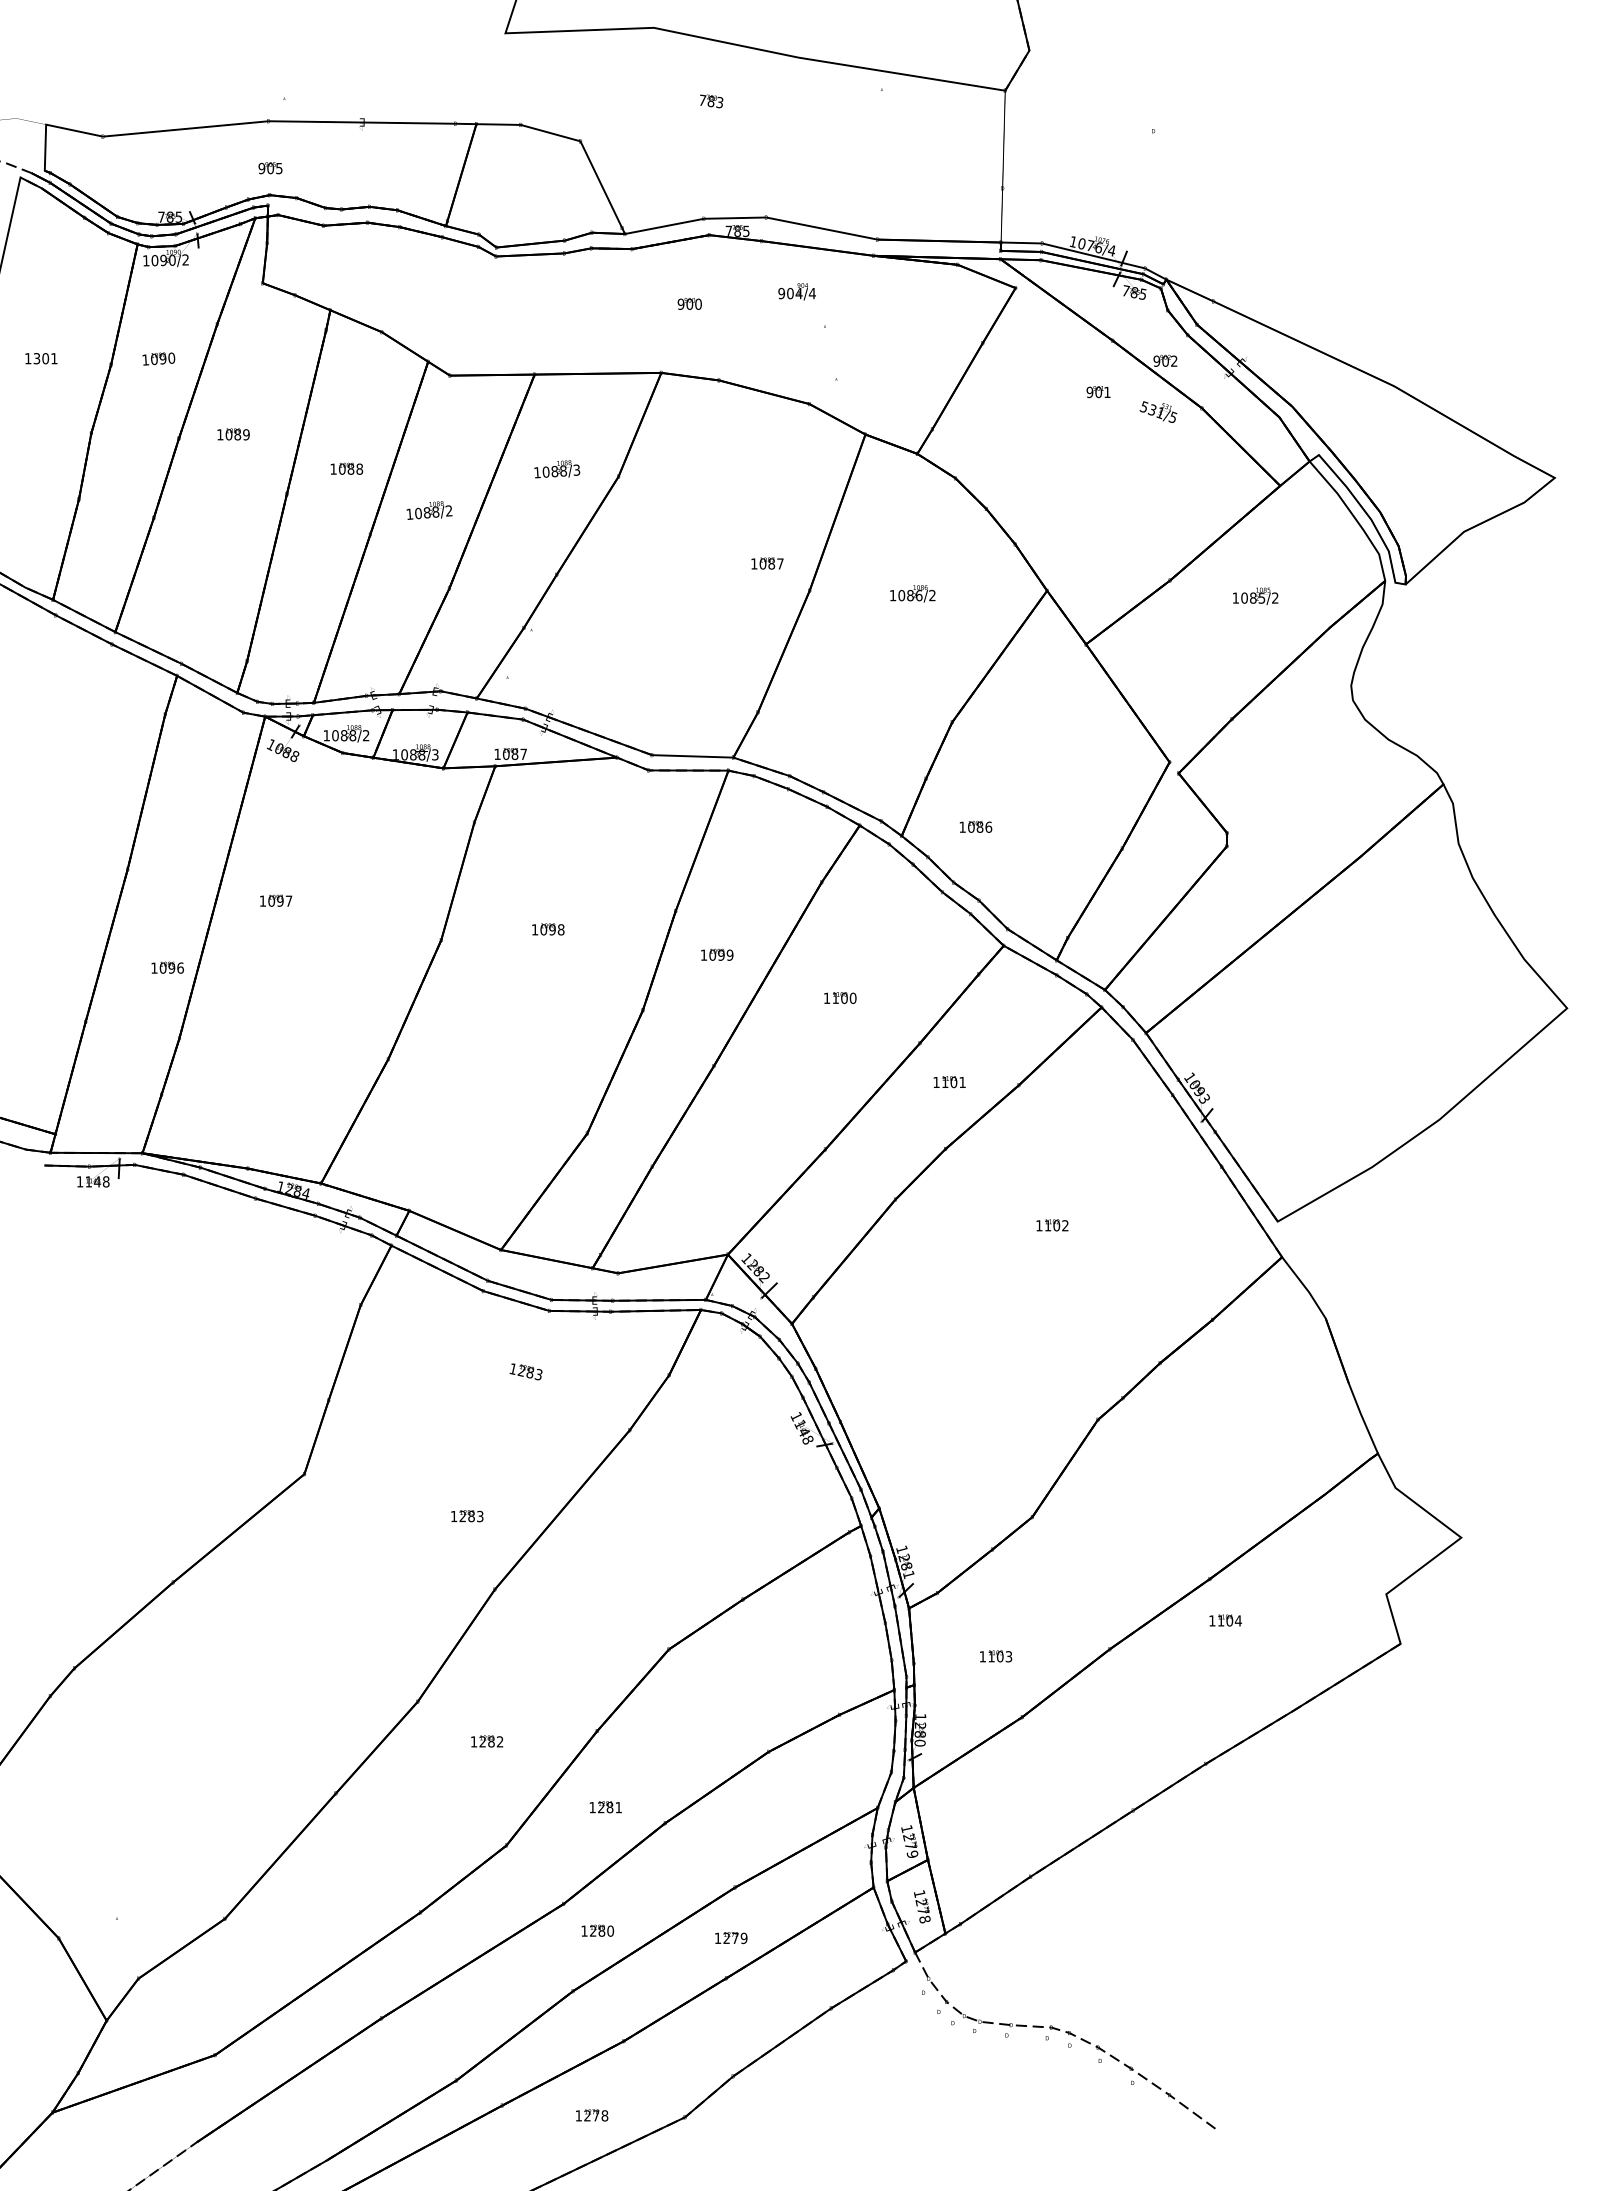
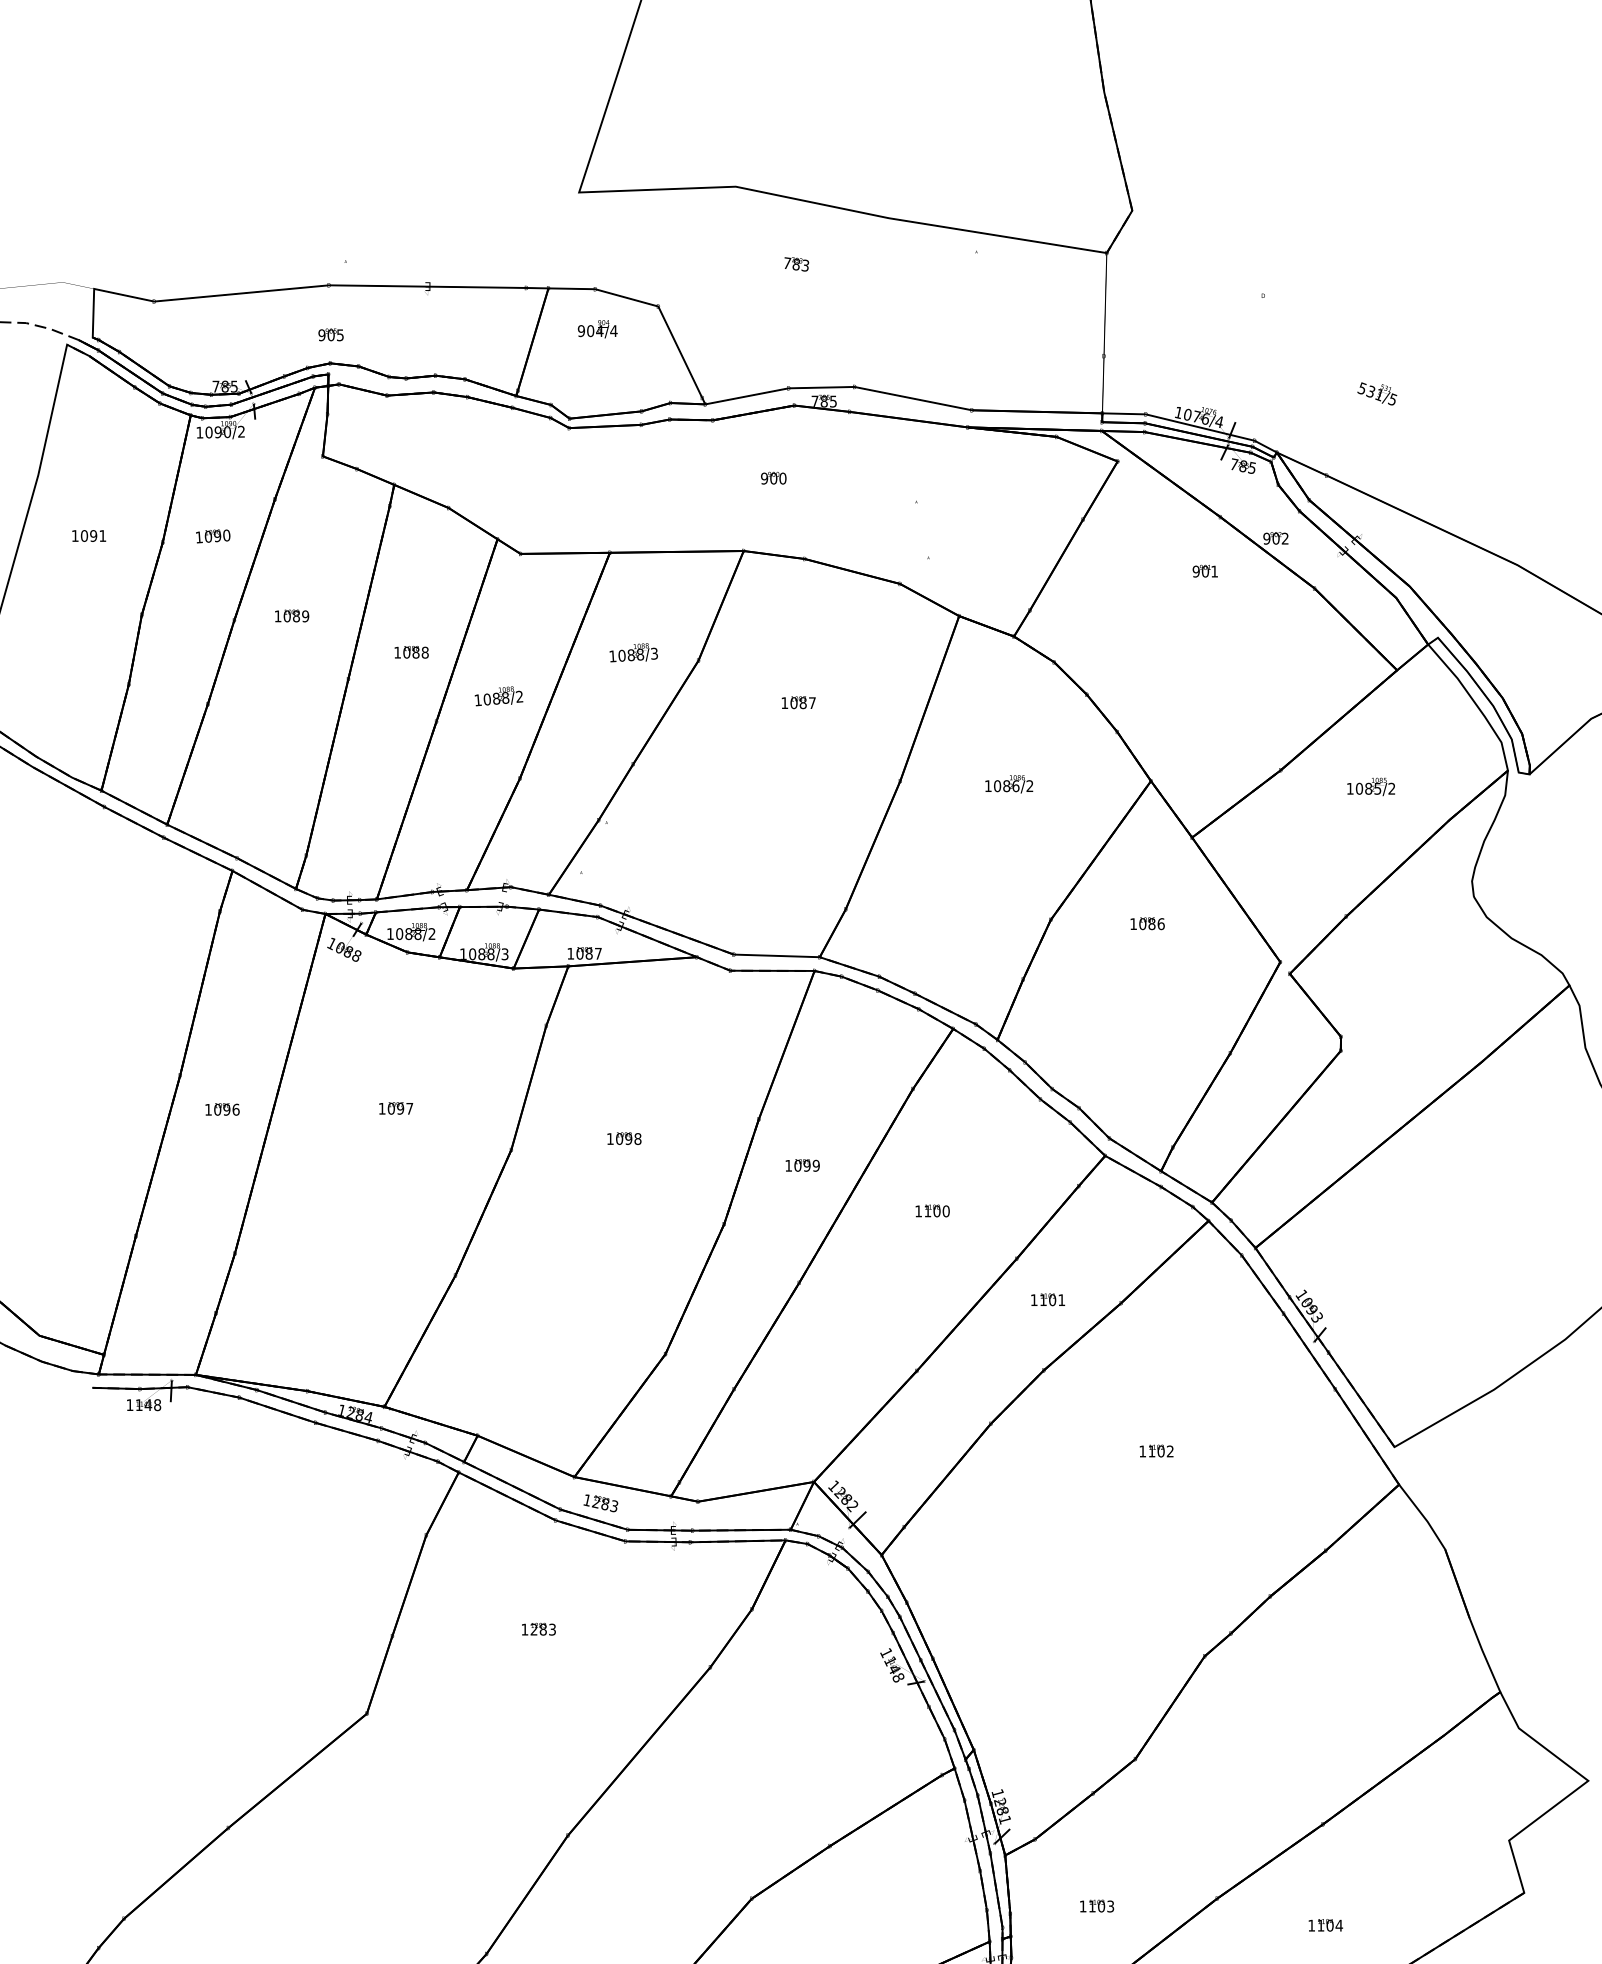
text: (796, 291) -> (597, 328), moved
text: (40, 358) -> (88, 535), 1301 -> 1091
text: (1158, 411) -> (1377, 393), moved
text: (767, 563) -> (798, 702), moved
text: (975, 826) -> (1147, 923), moved
text: (276, 900) -> (396, 1108), moved
text: (167, 967) -> (222, 1109), moved
text: (525, 1371) -> (600, 1502), moved
text: (467, 1516) -> (539, 1629), moved
text: (1225, 1620) -> (1325, 1925), moved

